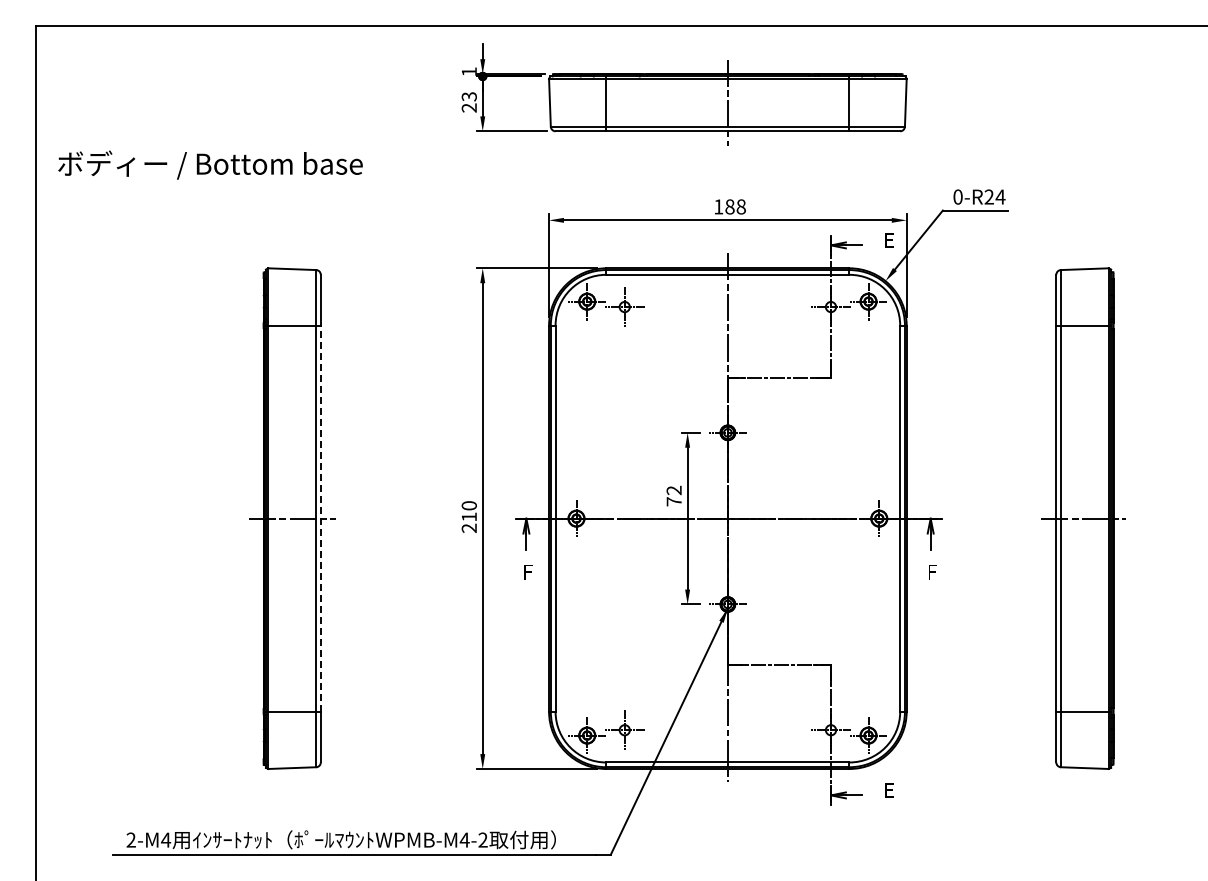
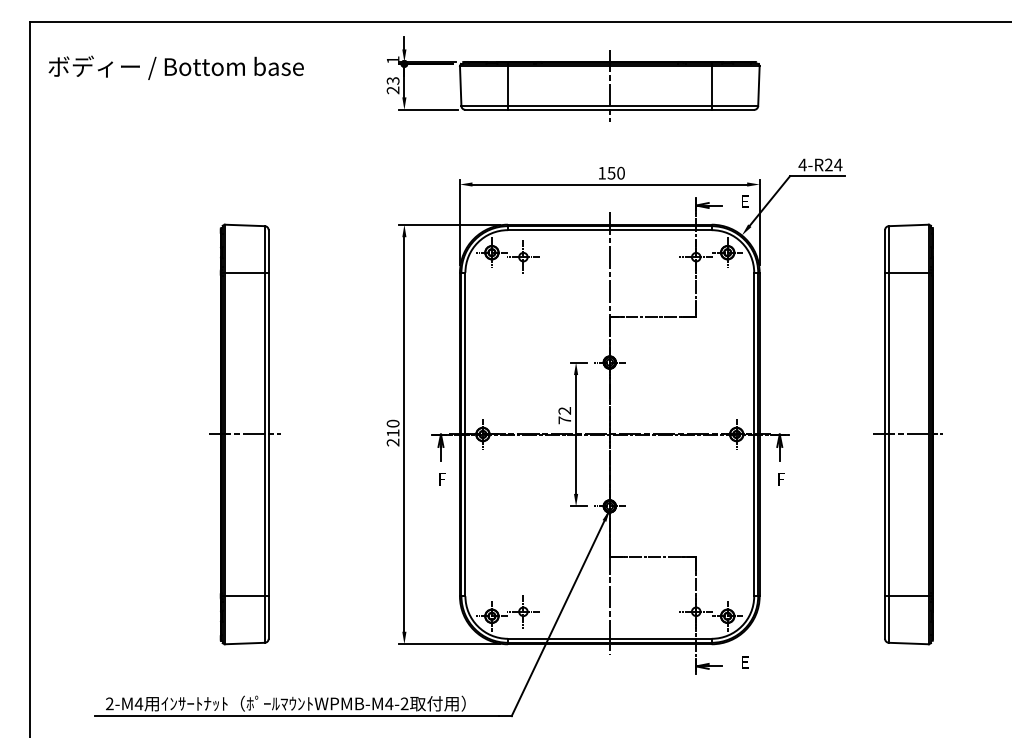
text: (210, 164) -> (176, 67), moved
text: (958, 196) -> (803, 164), 0-R24 -> 4-R24
text: (735, 206) -> (616, 172), 188 -> 150
line: (320, 518) -> (268, 434), dashed -> solid

